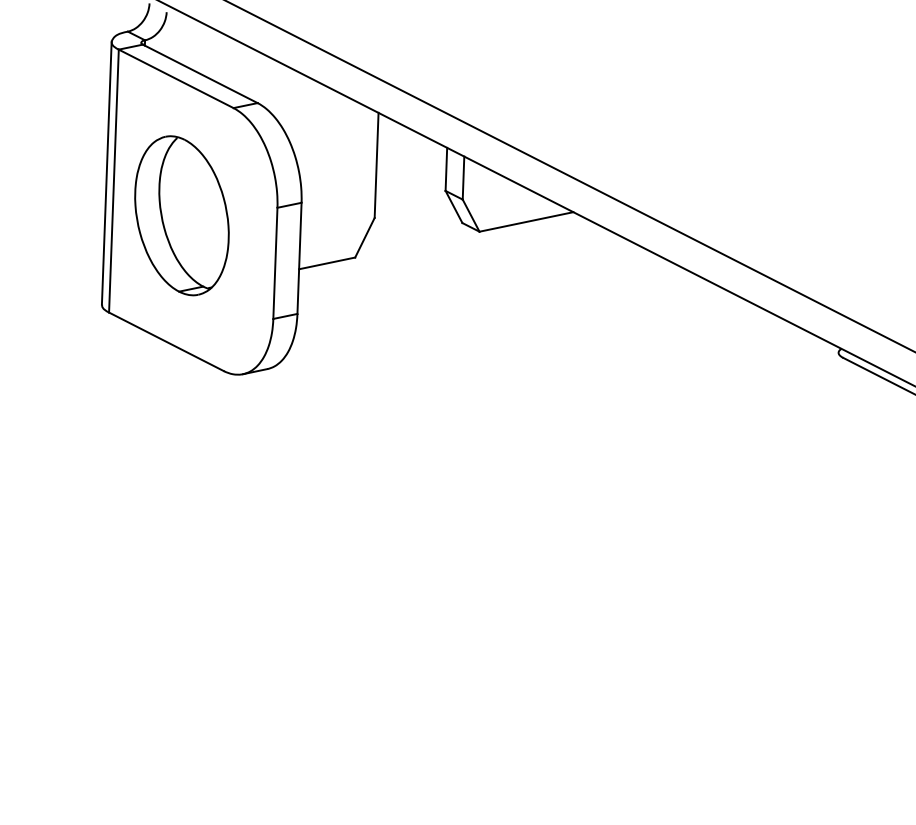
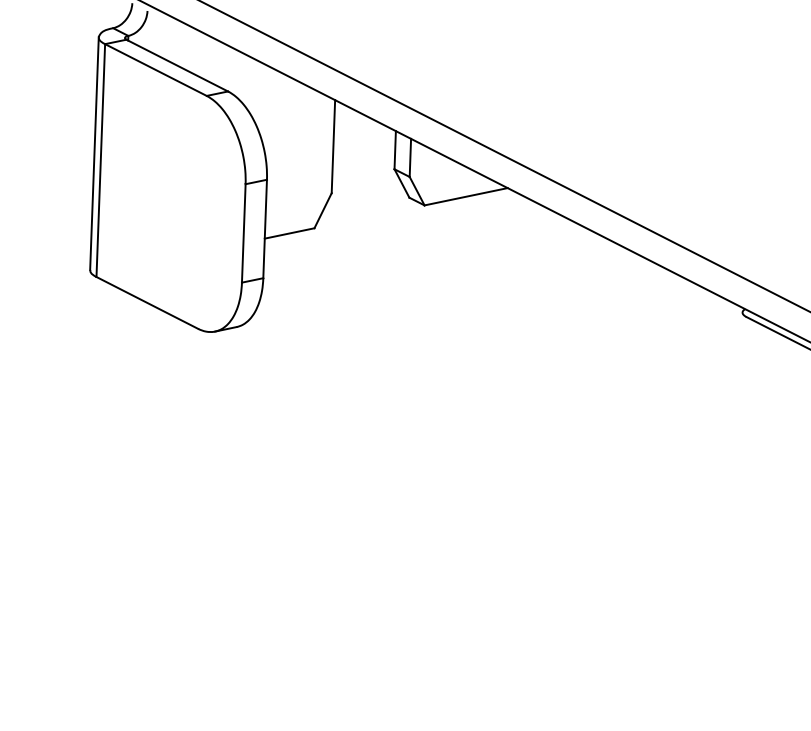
part: (181, 215) -> (160, 191), removed

